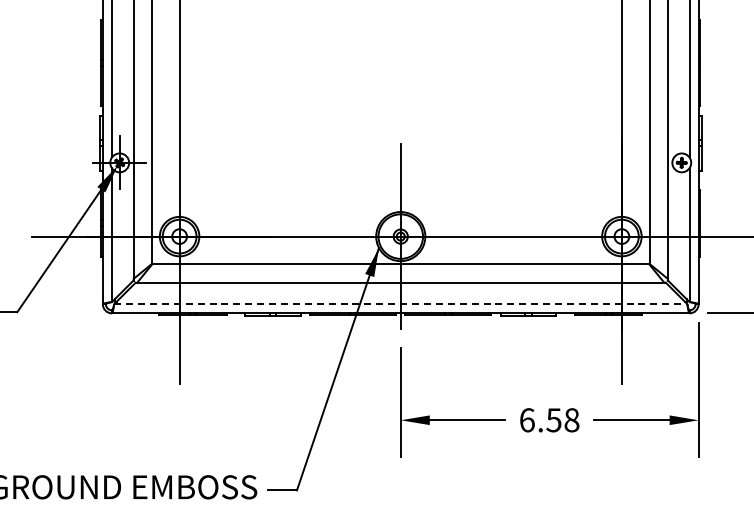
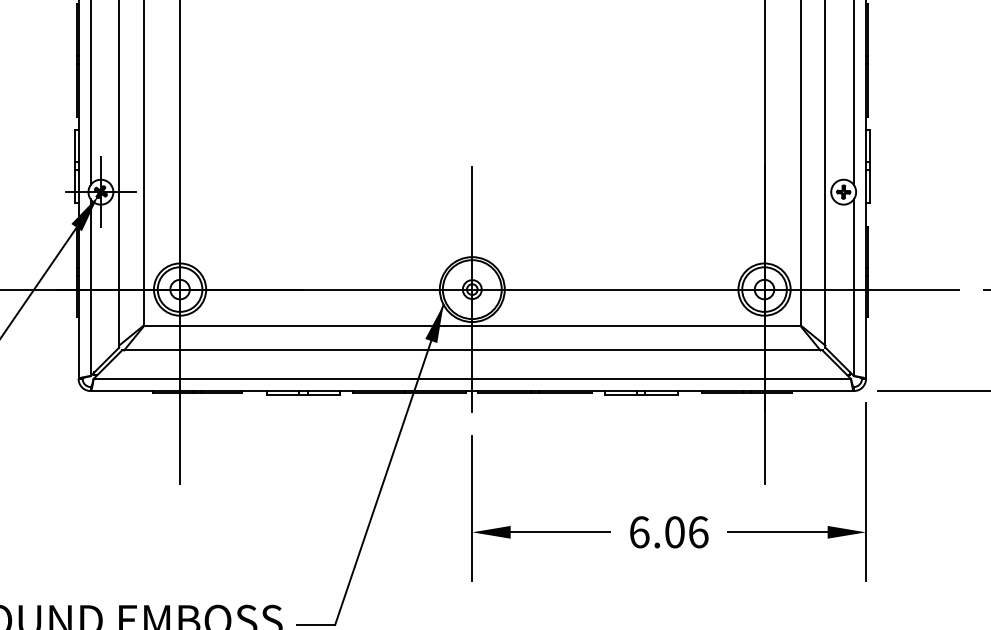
line: (400, 304) -> (471, 379), dashed -> solid
text: (562, 420) -> (686, 532), 6.58 -> 6.06

